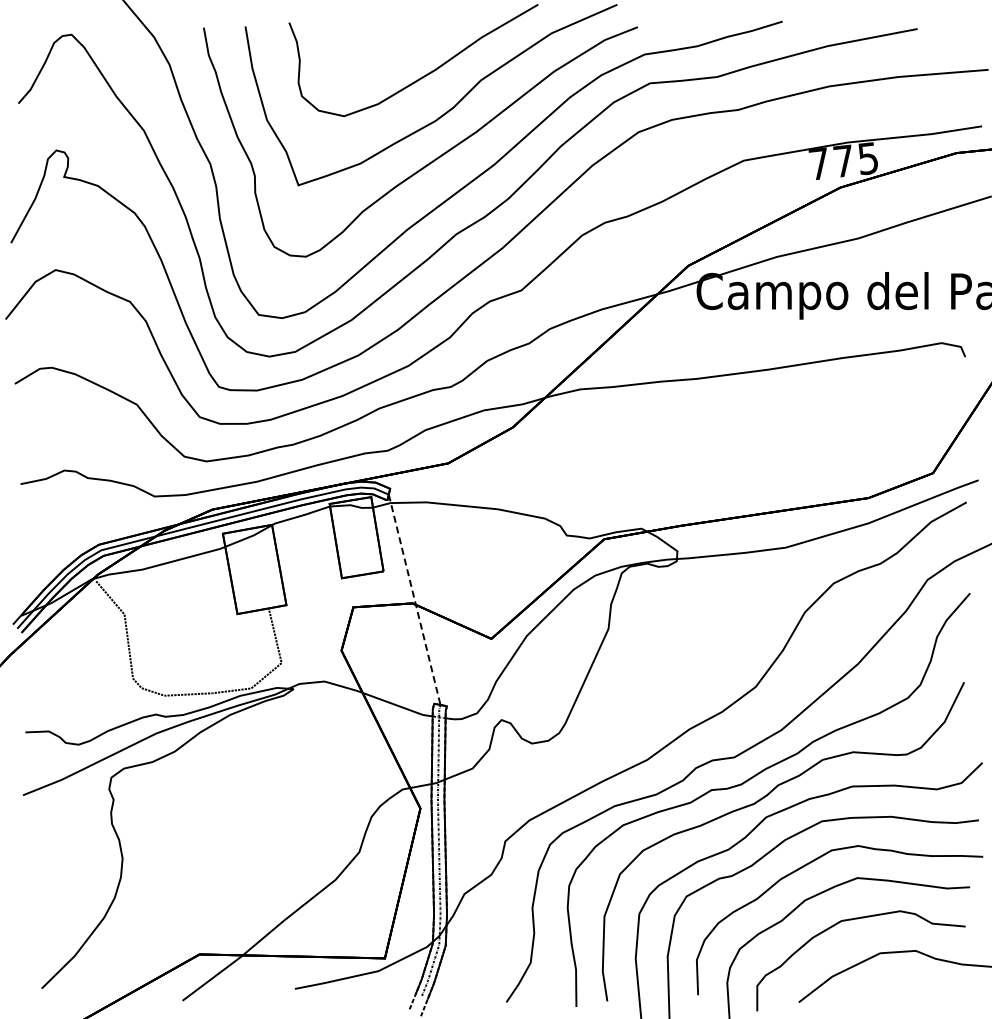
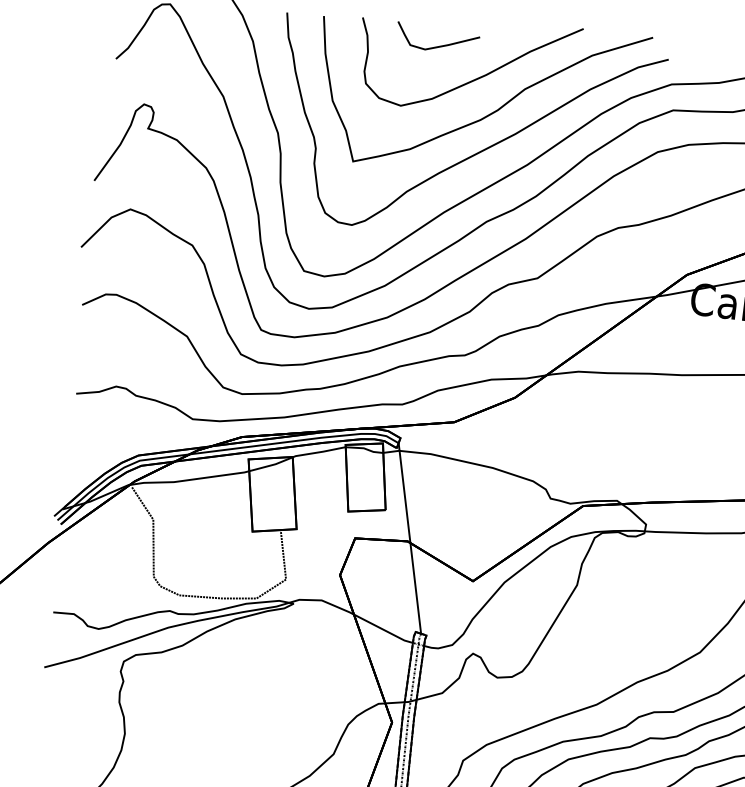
curve: (379, 43) -> (439, 45), added
line: (414, 600) -> (409, 539), dashed -> solid

